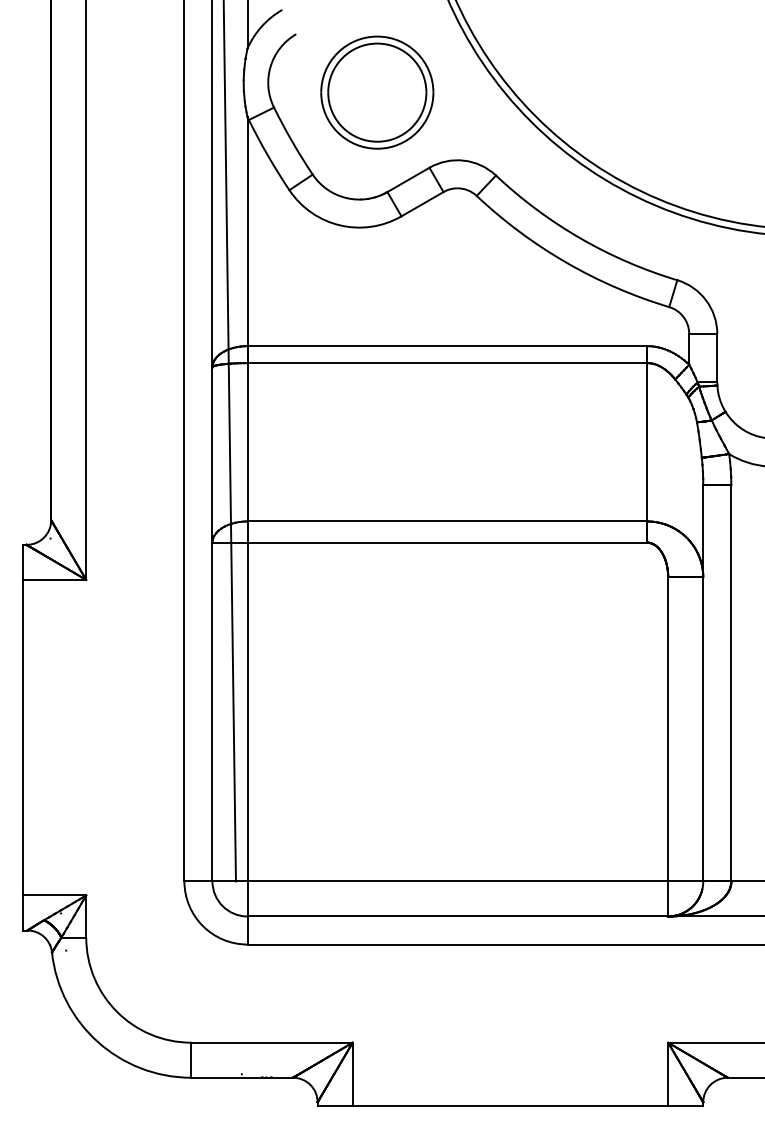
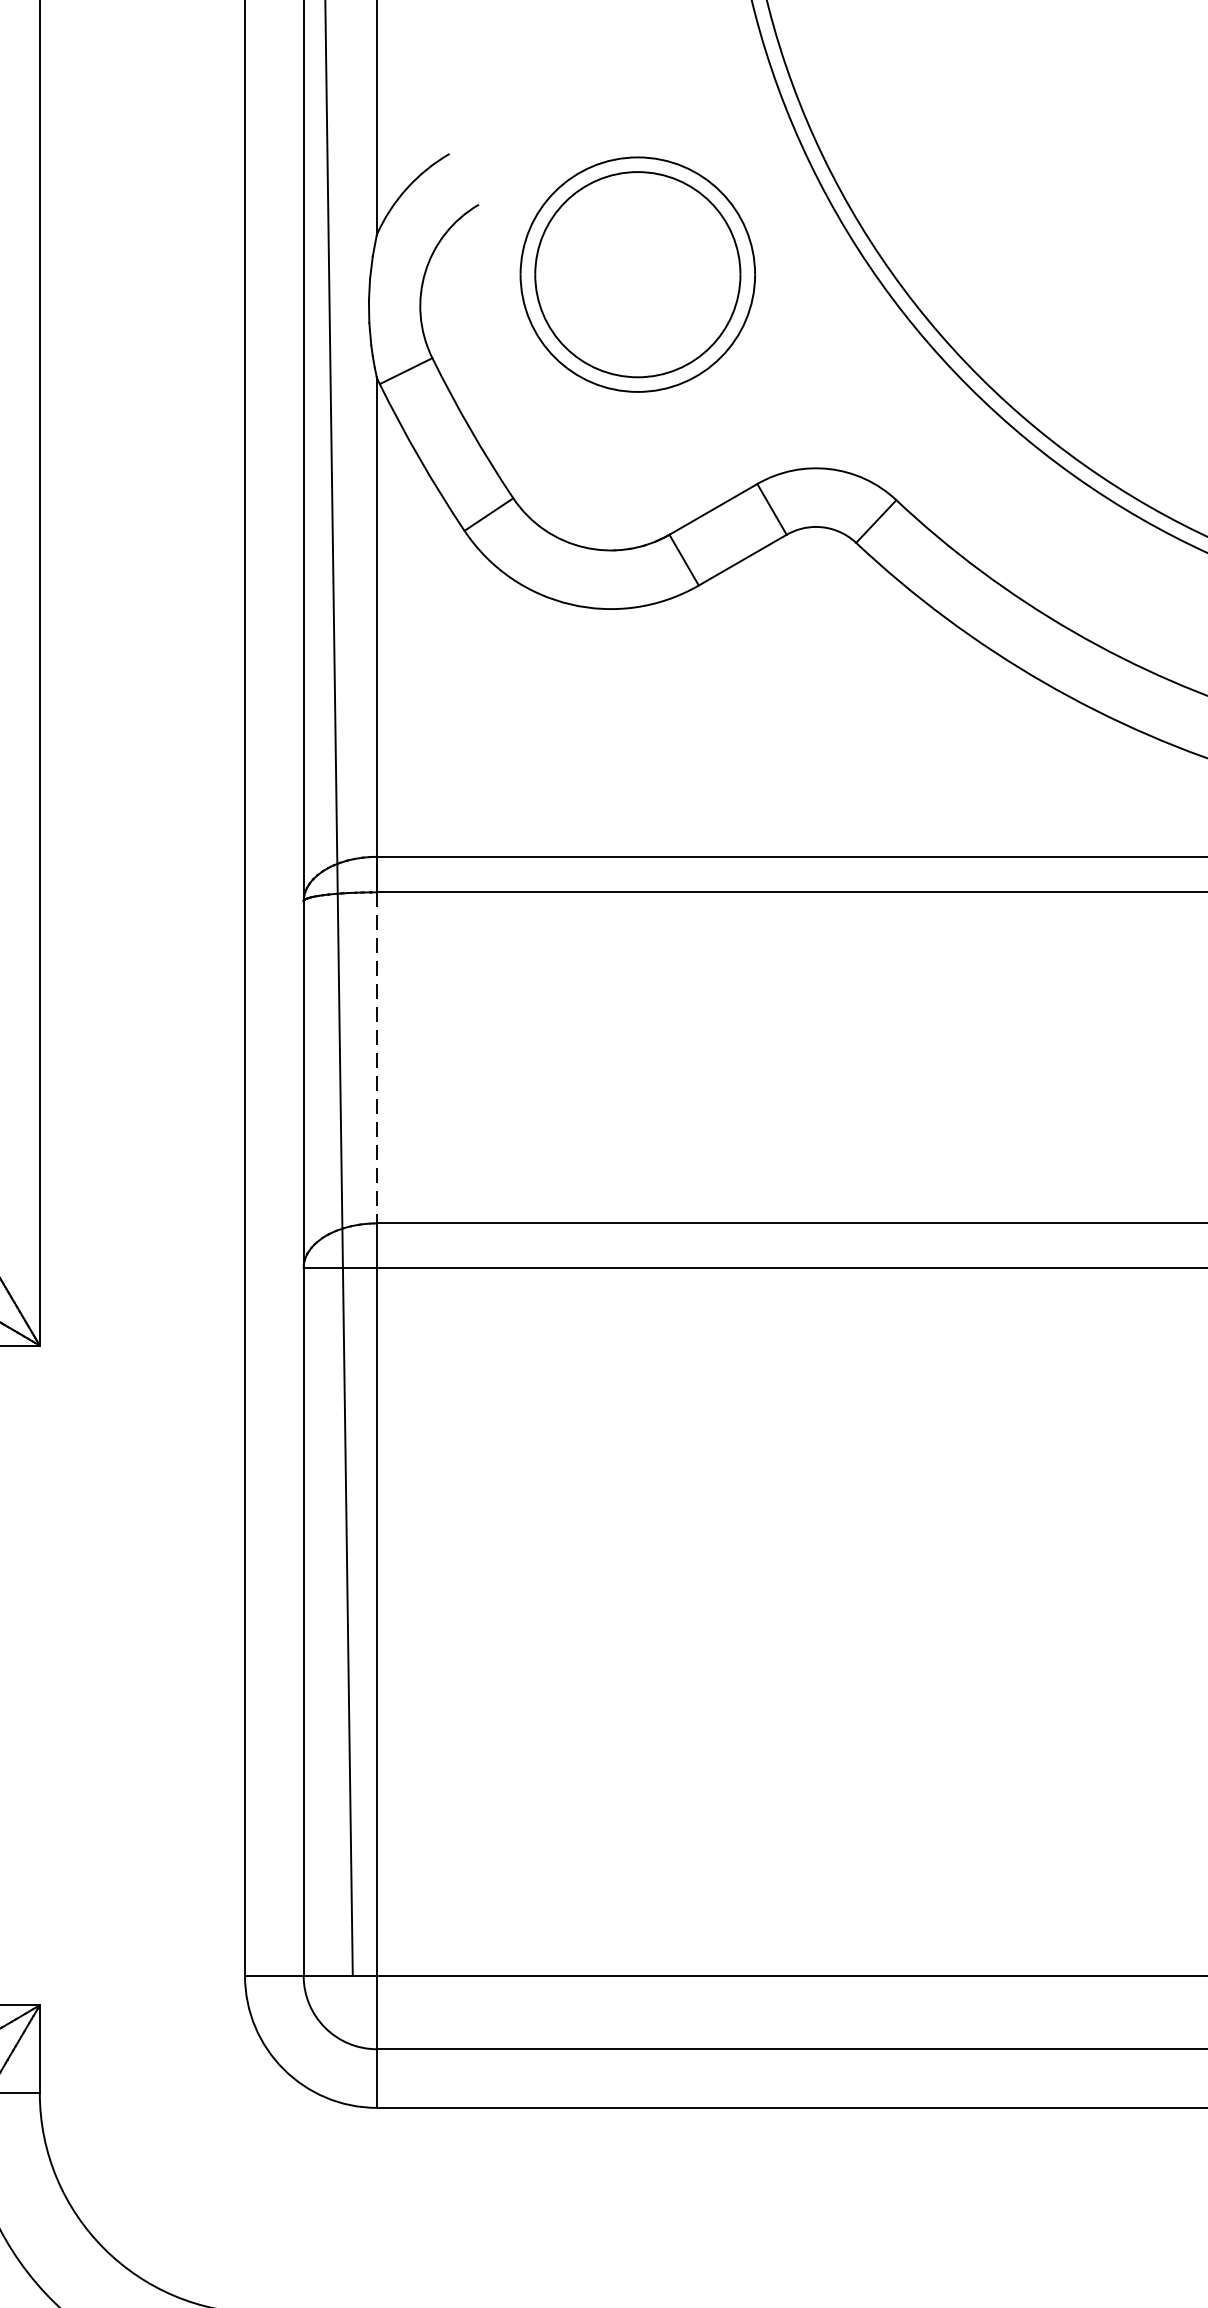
part: (377, 92) -> (638, 274), moved
line: (247, 442) -> (376, 1058), solid -> dashed

